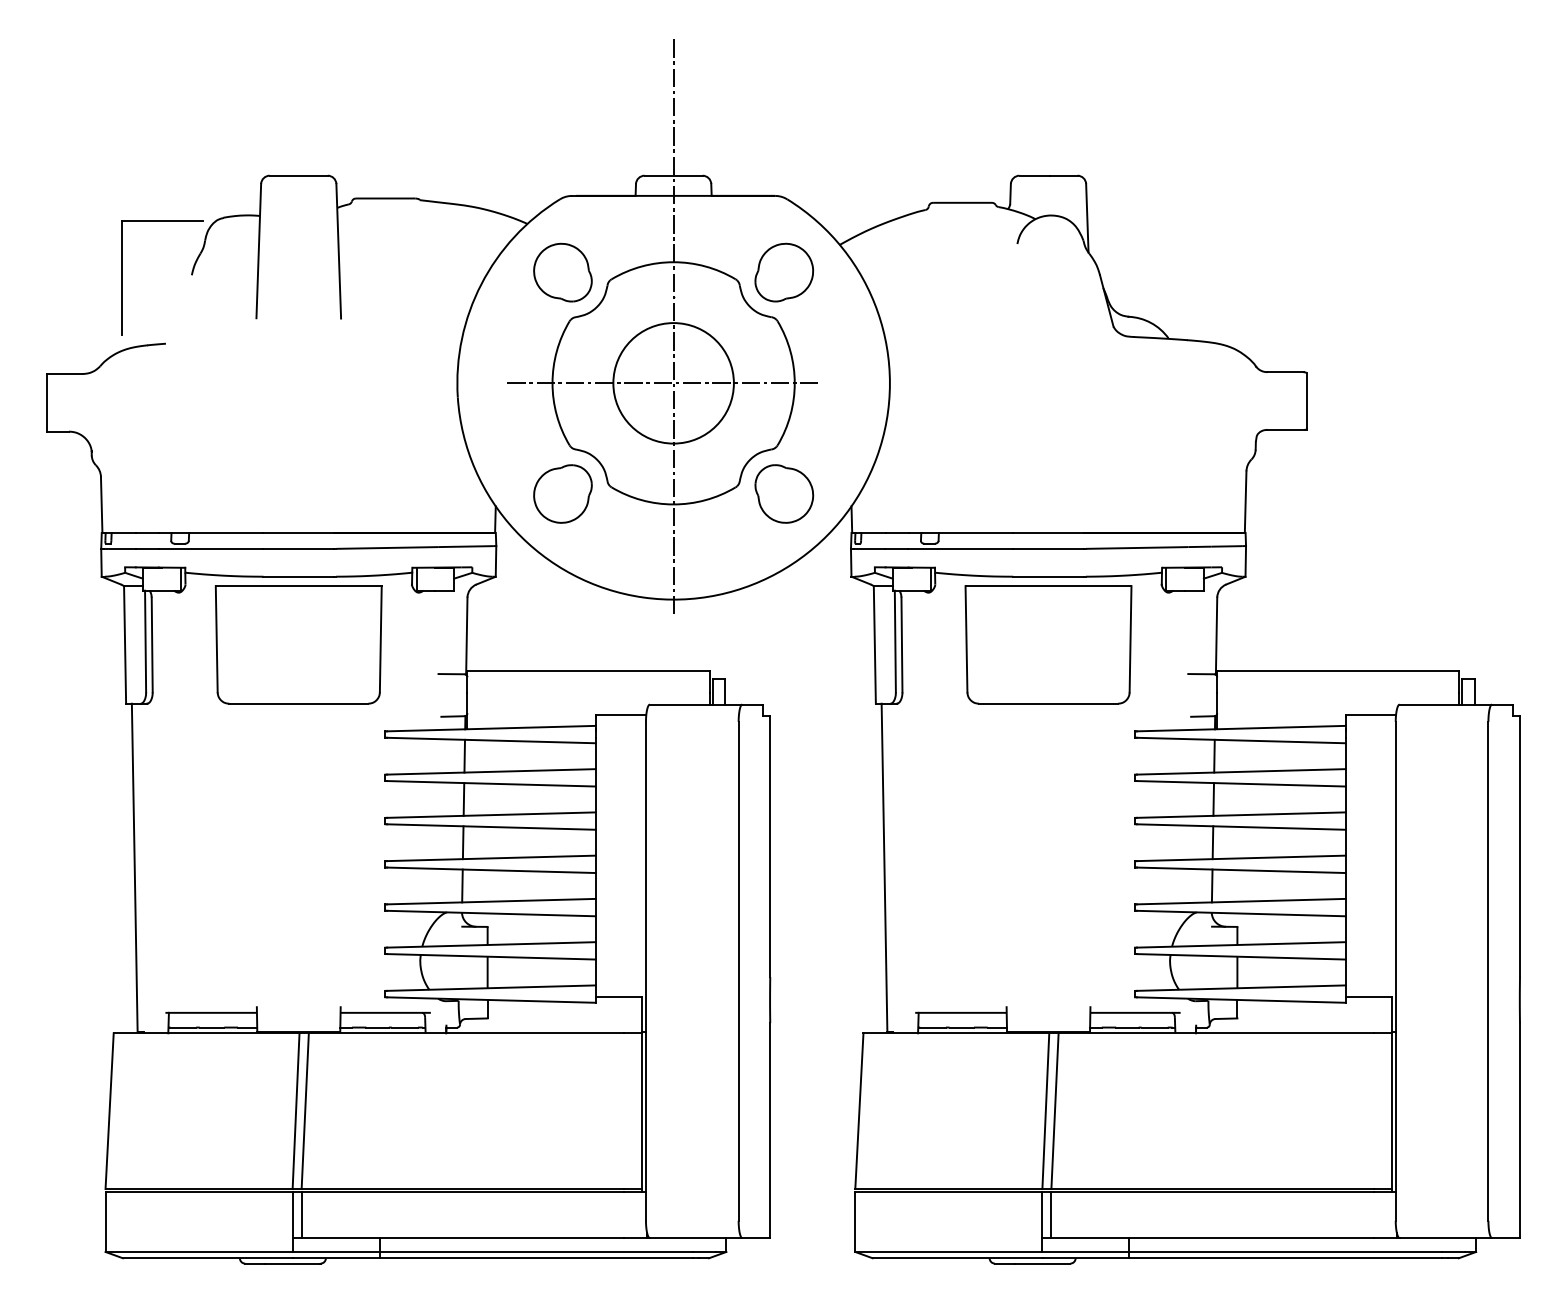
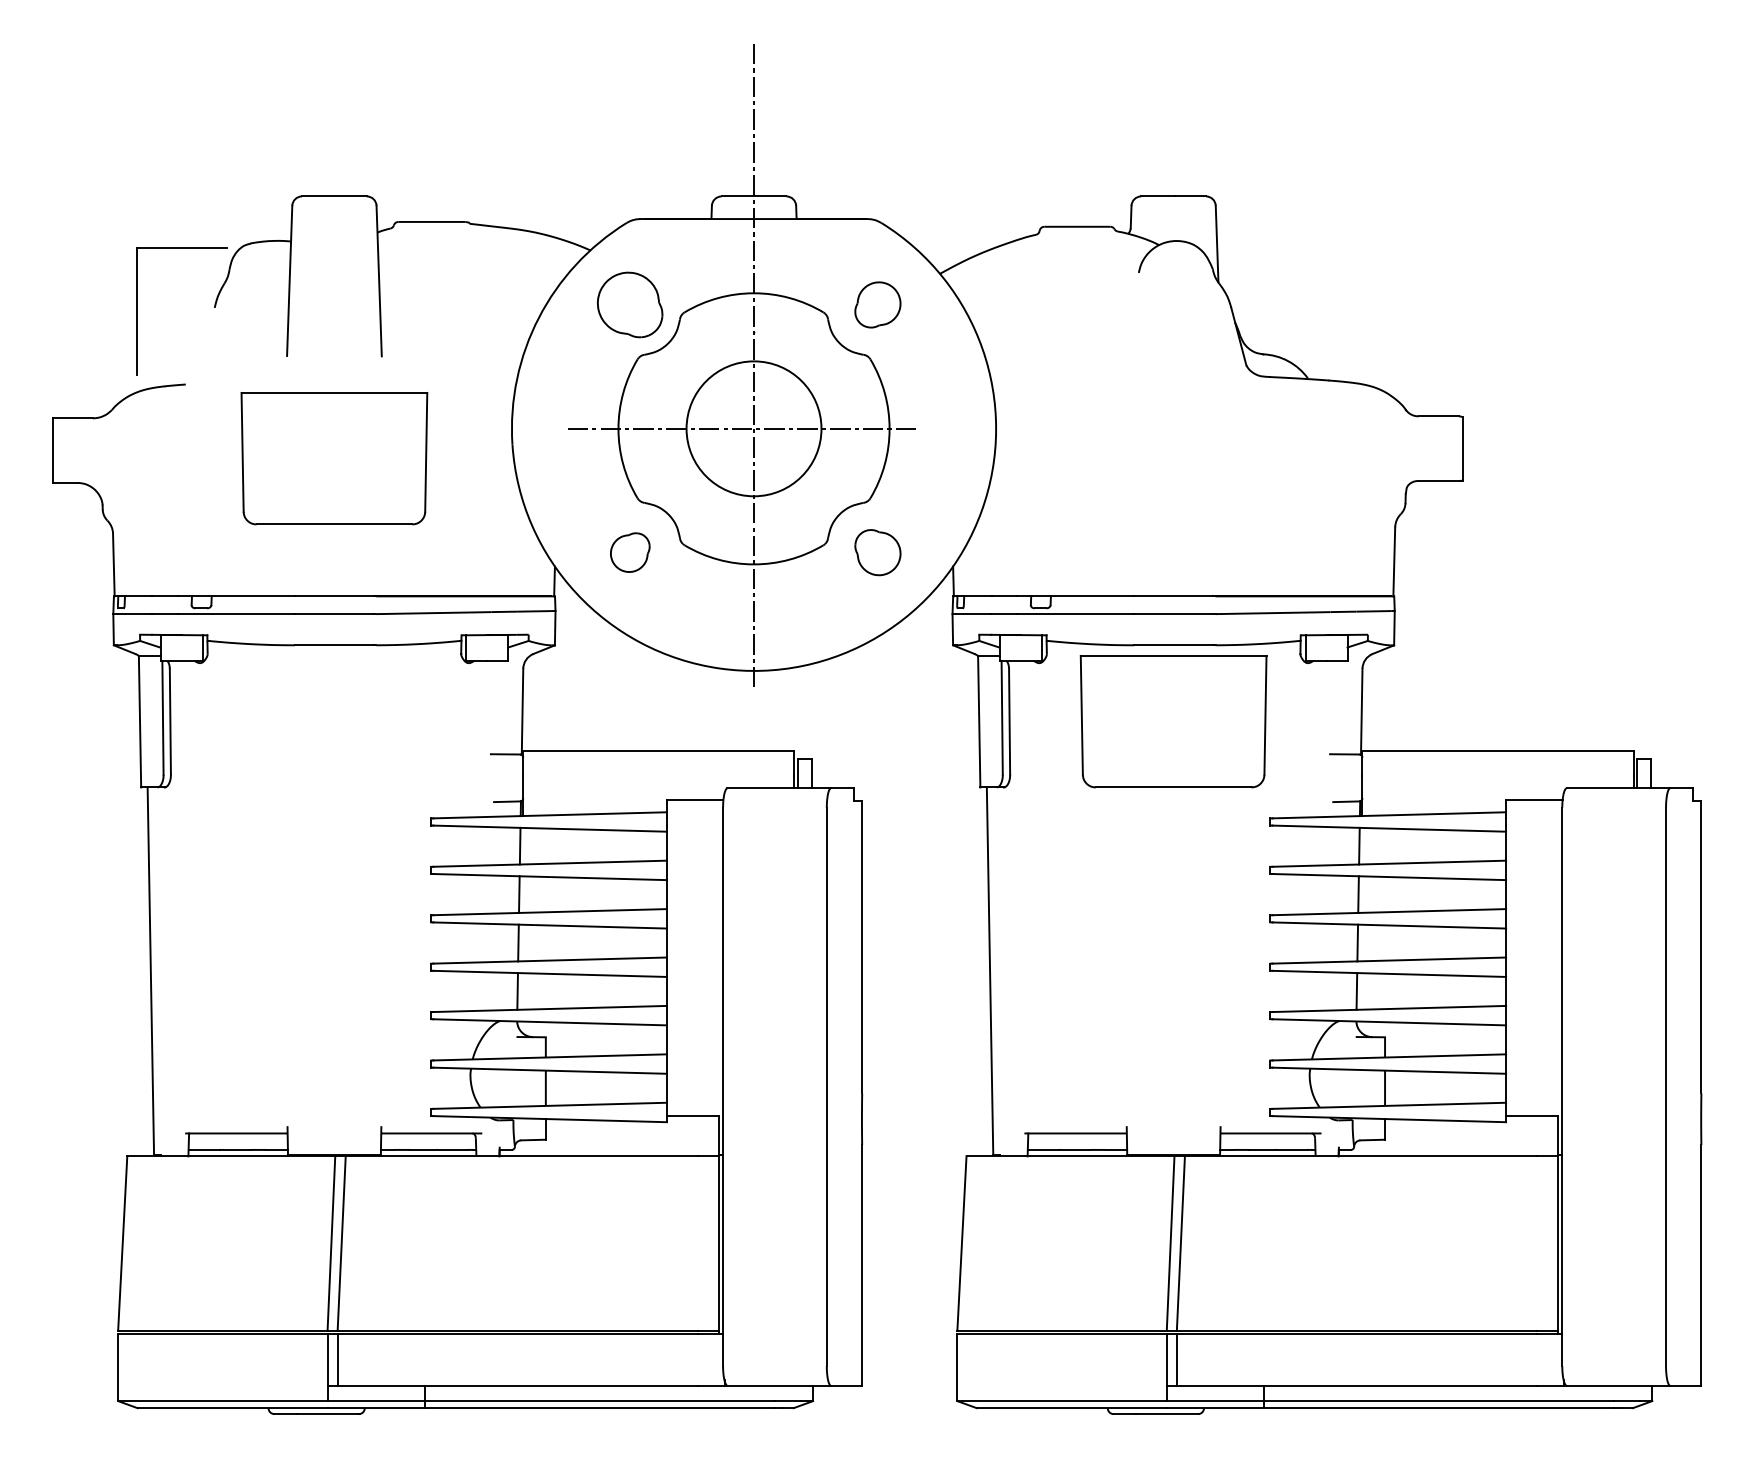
part: (783, 272) -> (877, 304), size x0.7
part: (563, 493) -> (630, 552), size x0.6
part: (783, 493) -> (877, 552), size x0.7
part: (298, 644) -> (334, 458), moved

